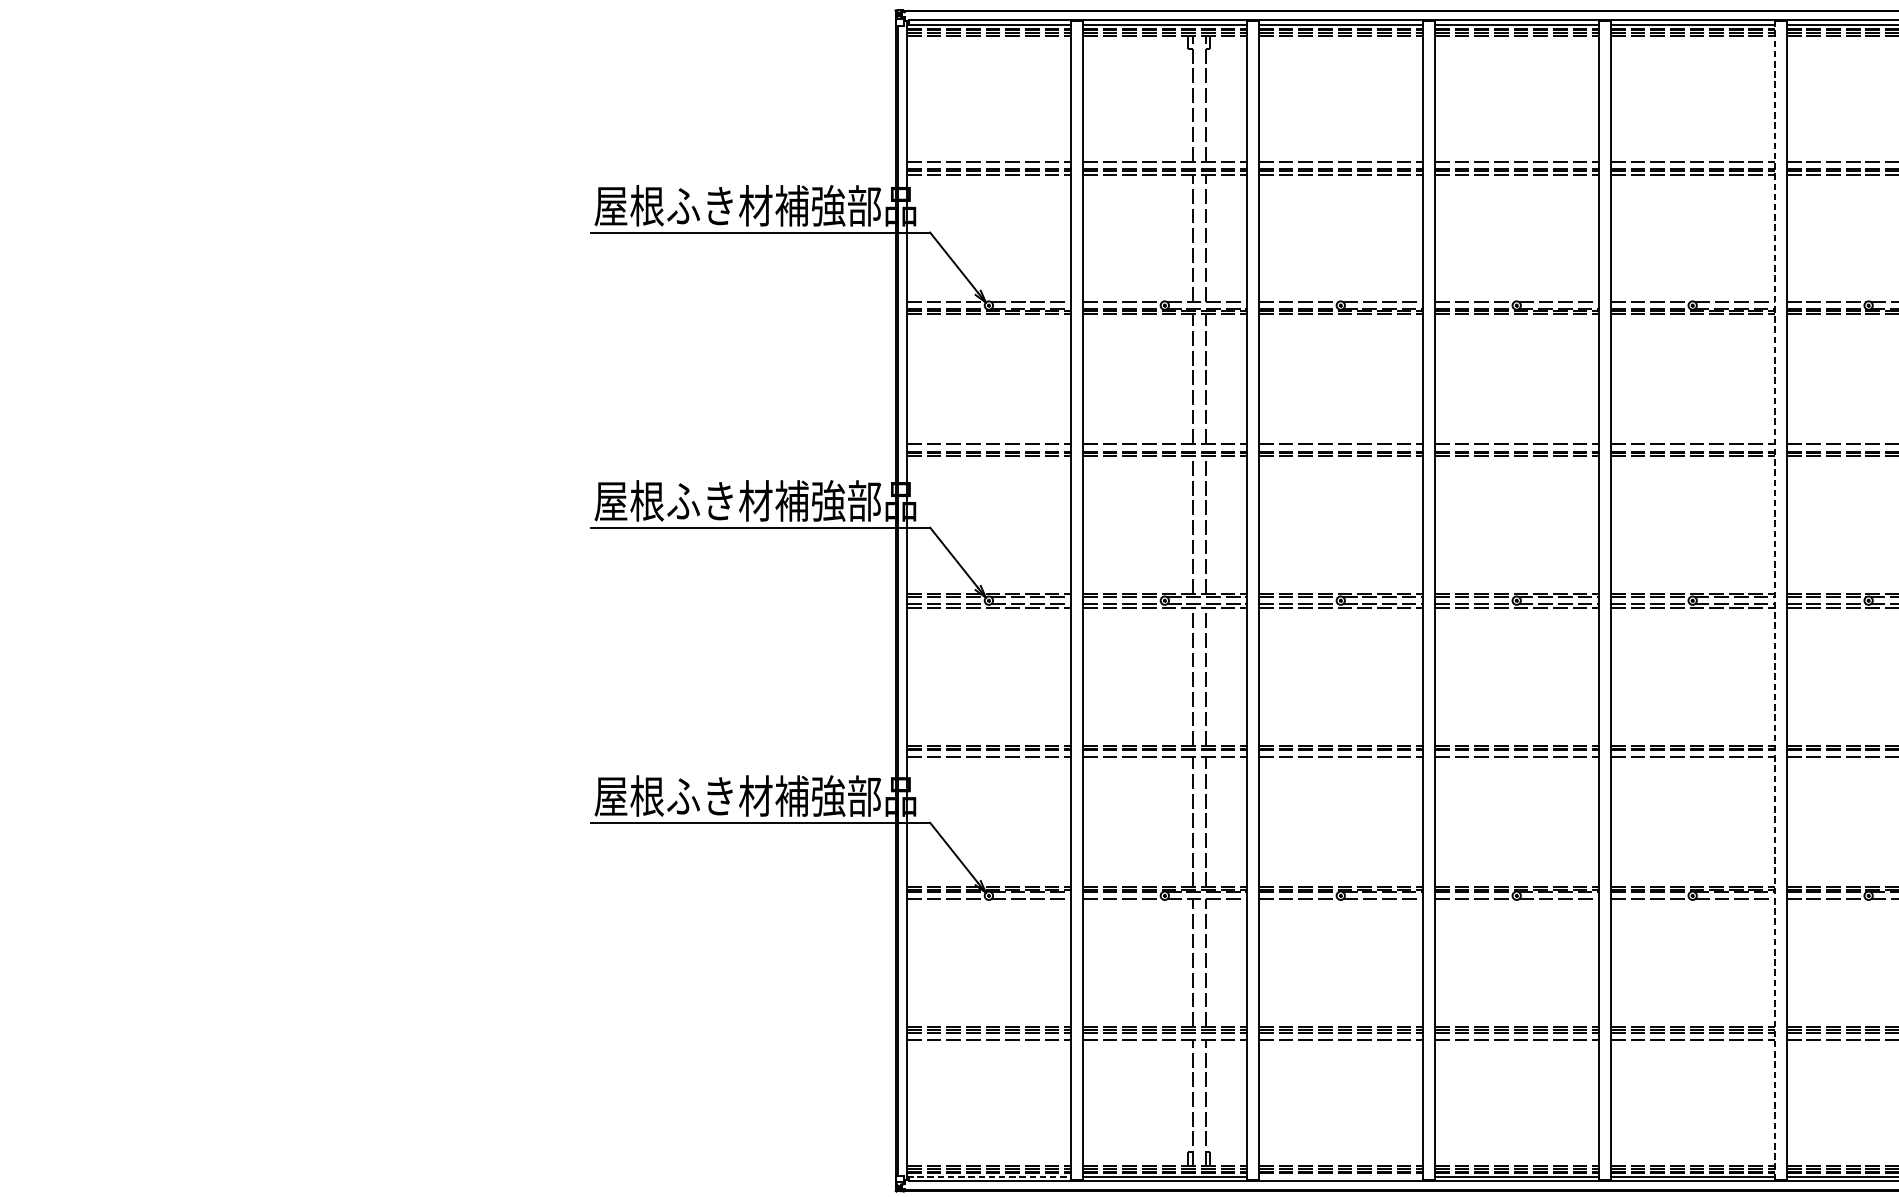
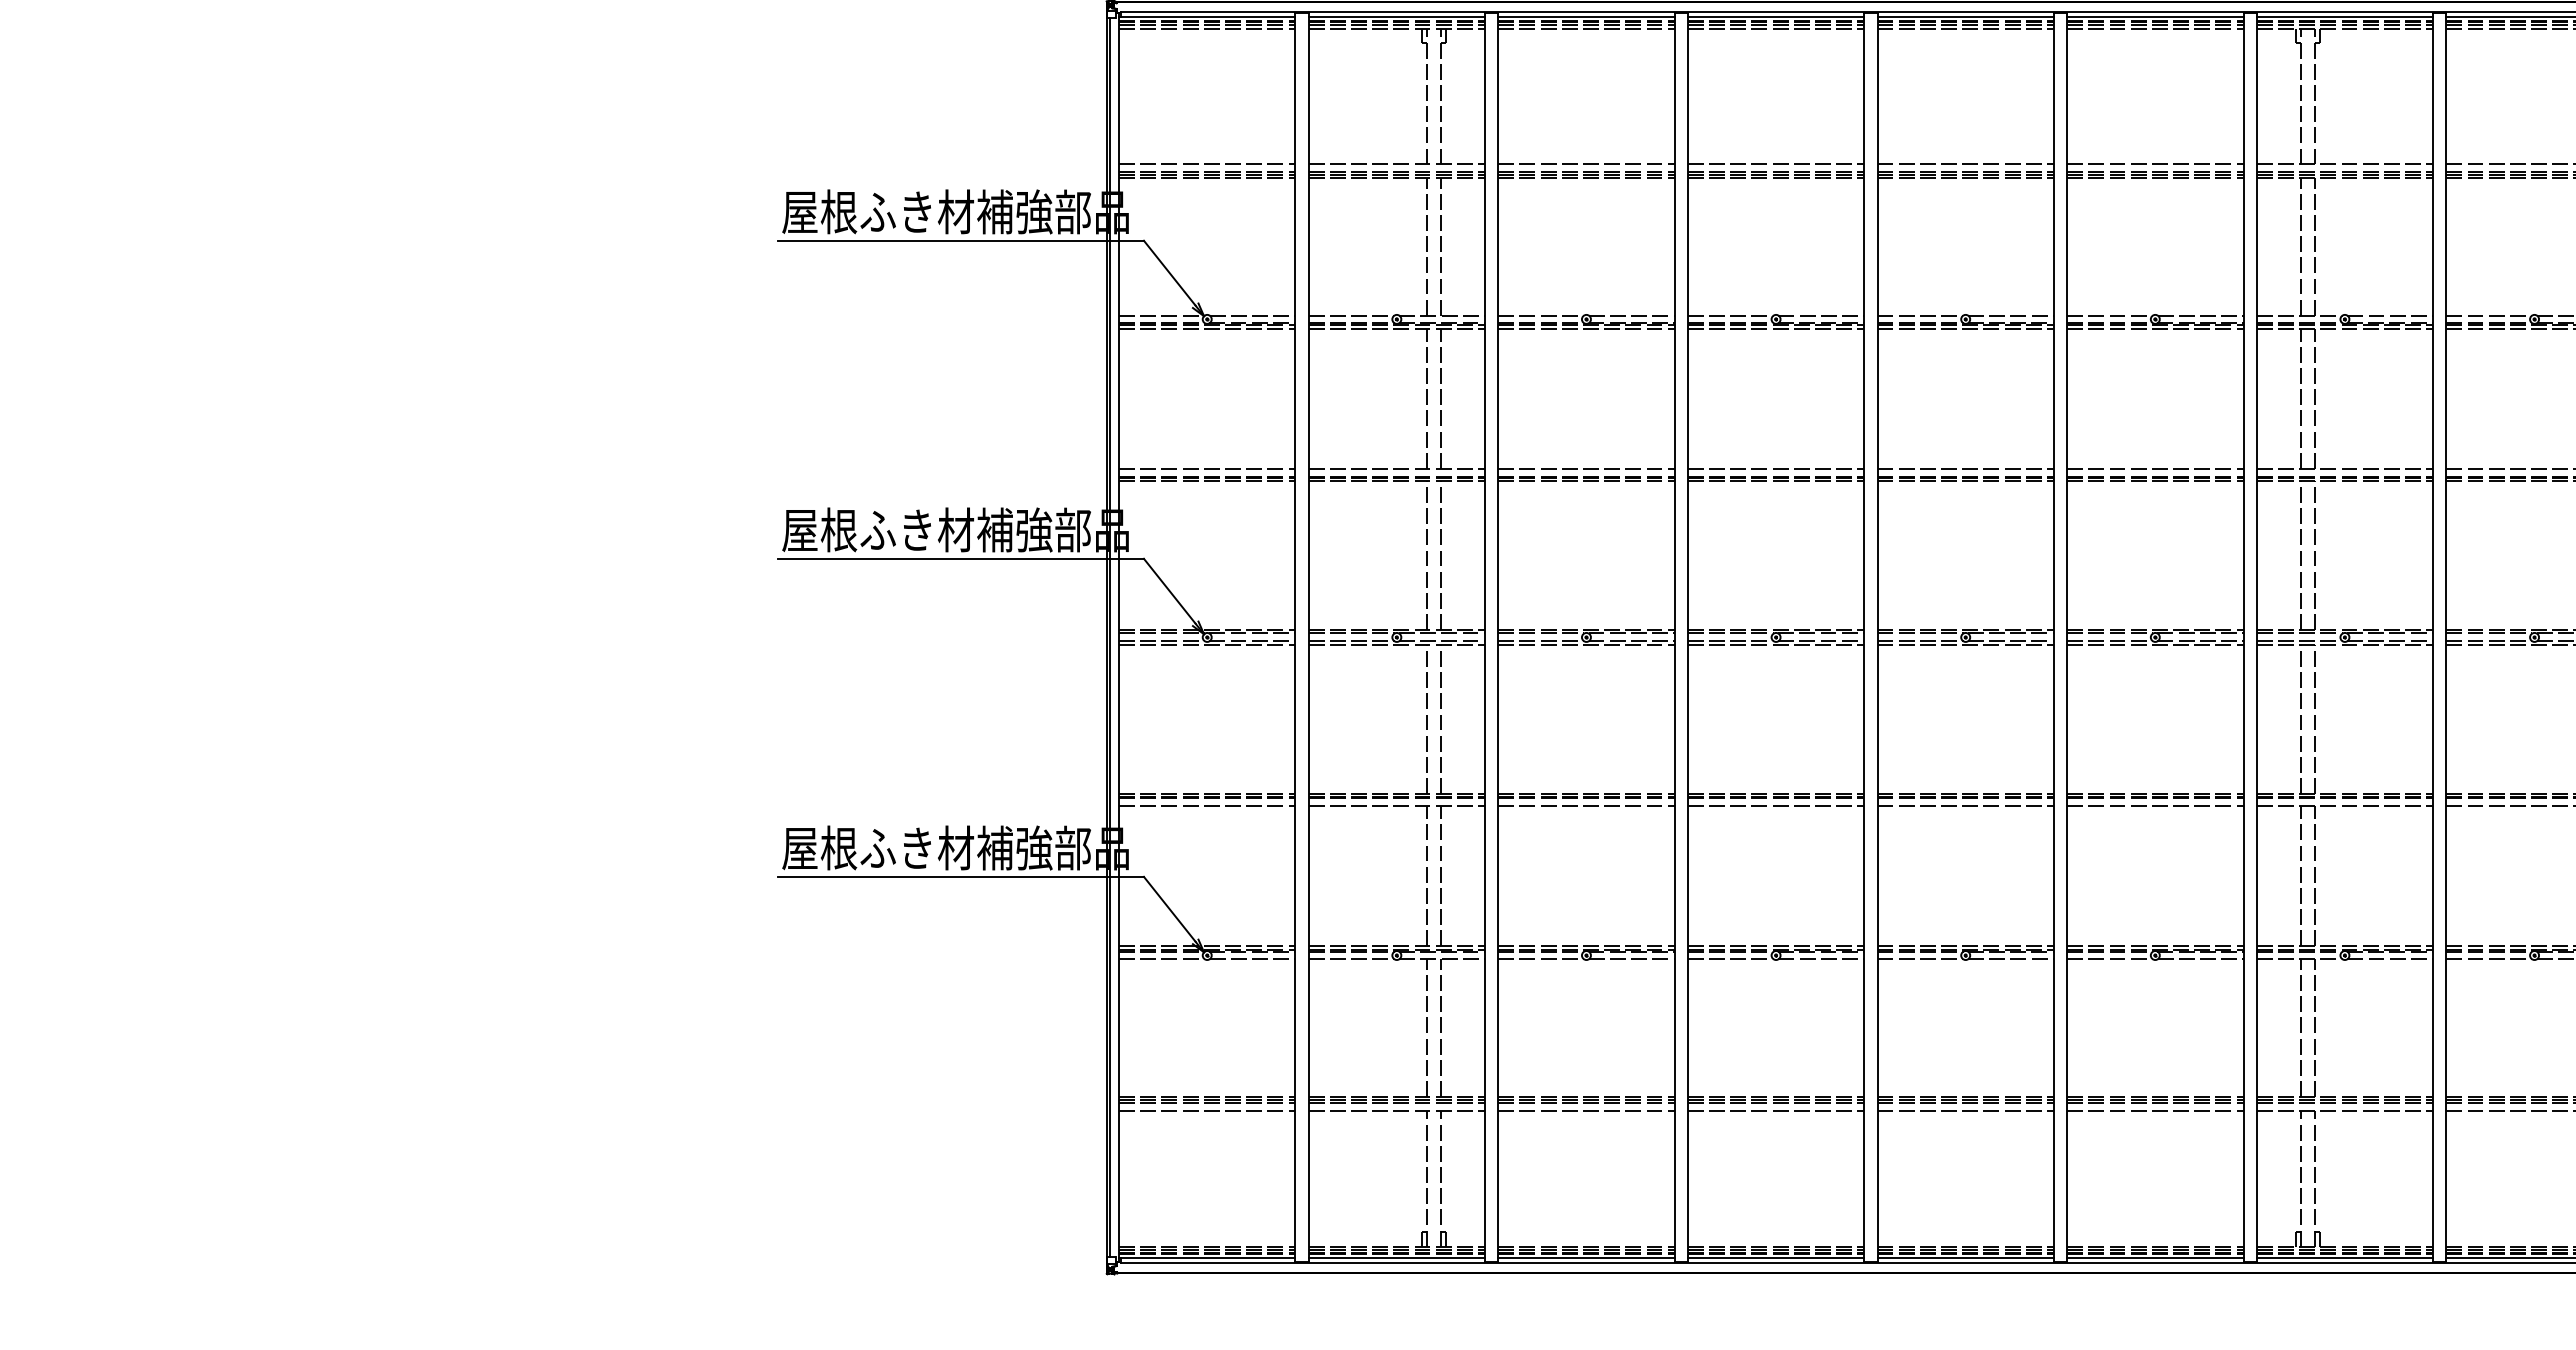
line: (1774, 599) -> (2053, 636), dashed -> solid
line: (989, 1176) -> (1207, 1258), dashed -> solid
line: (1340, 1176) -> (1586, 1258), added

